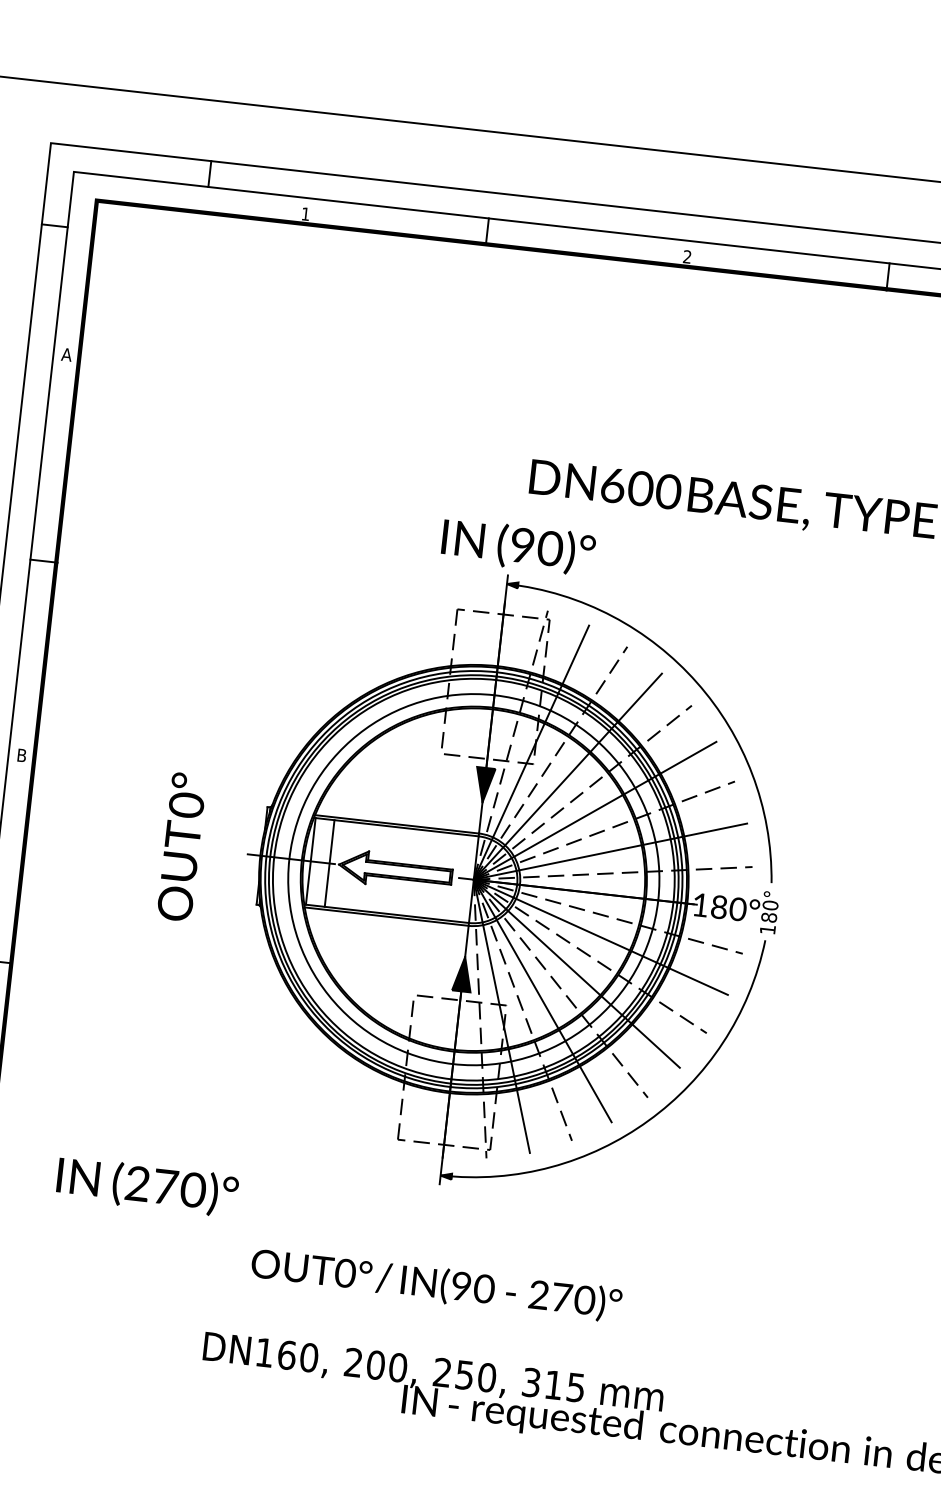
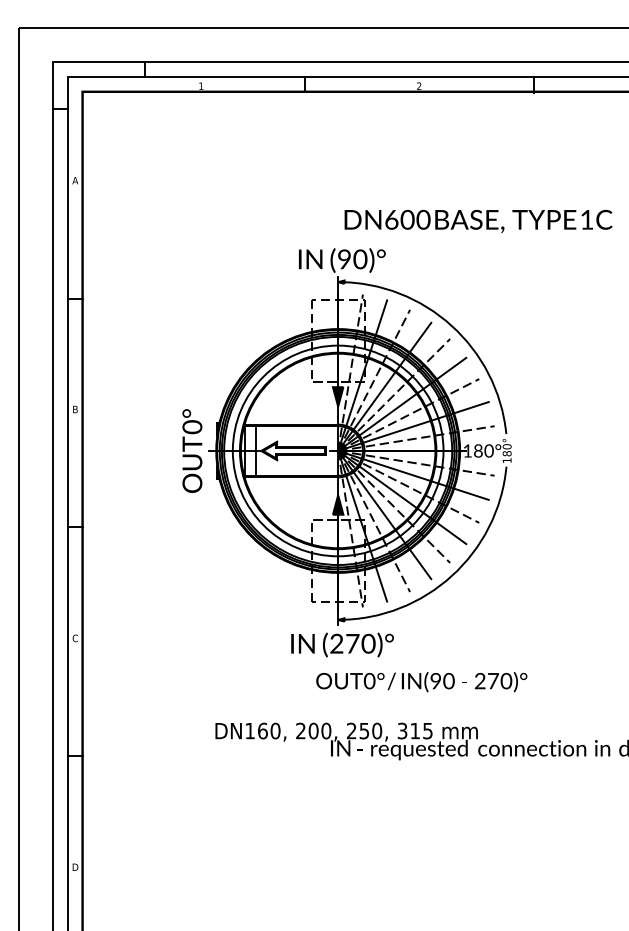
text: (182, 846) -> (192, 450), moved
text: (147, 1186) -> (342, 644), moved
text: (435, 1285) -> (421, 682), moved

